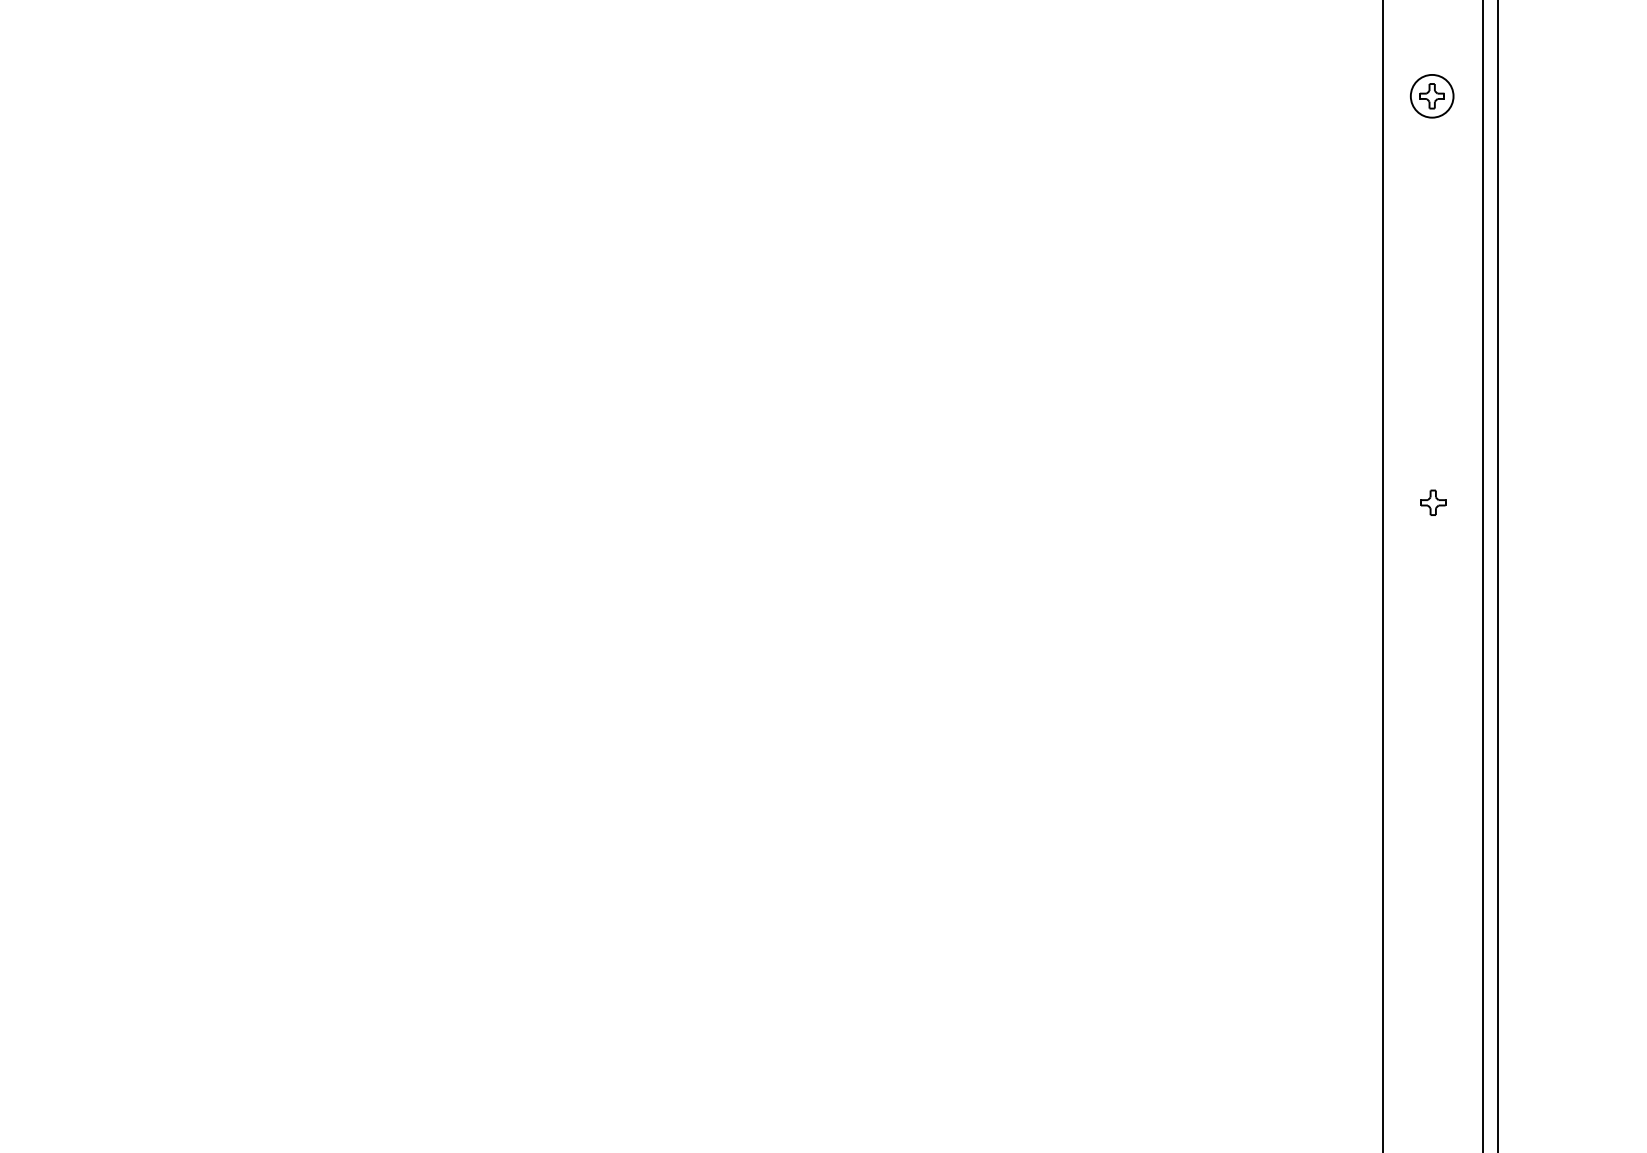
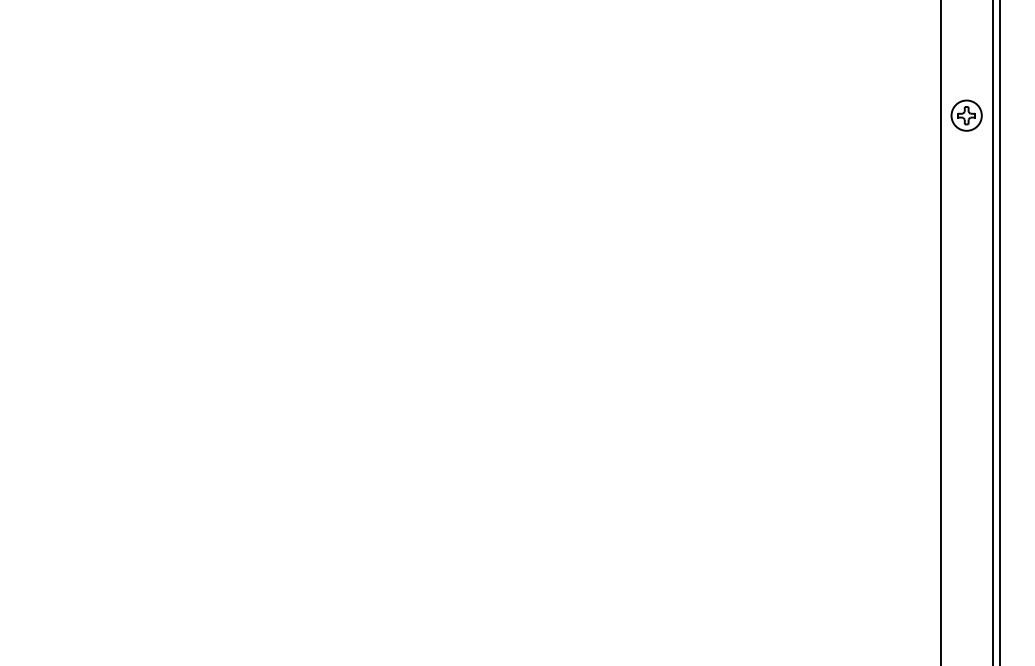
part: (1431, 95) -> (966, 115), size x1.4
part: (1431, 502) -> (966, 321), removed

